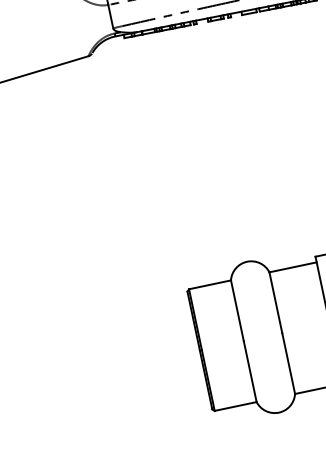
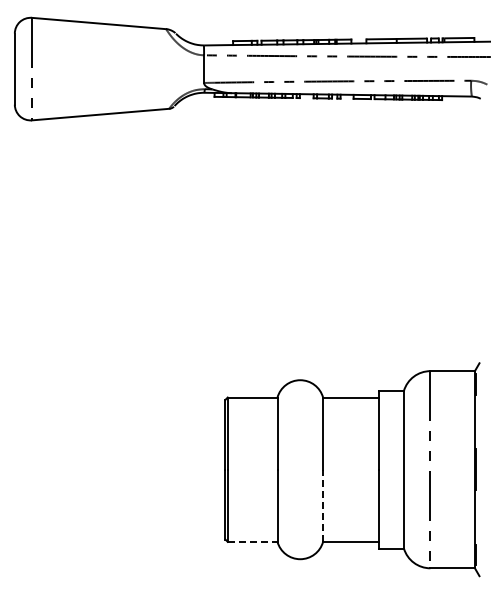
line: (288, 363) -> (323, 505), solid -> dashed
line: (235, 406) -> (252, 541), solid -> dashed

